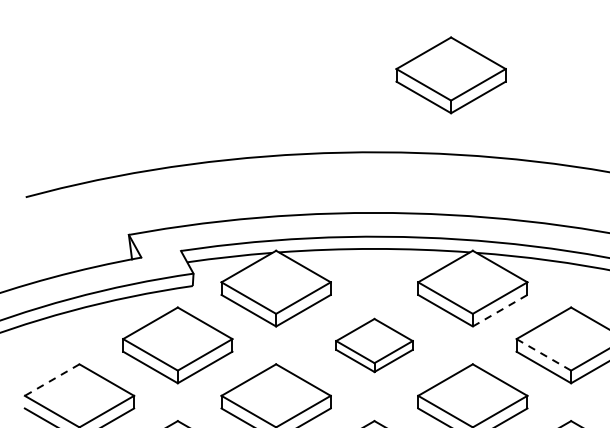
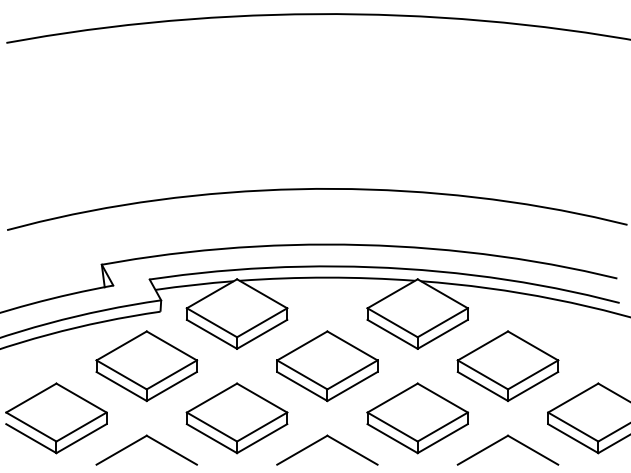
part: (450, 75) -> (397, 118), removed
line: (499, 310) -> (442, 334), dashed -> solid
part: (374, 345) -> (327, 366), size x1.43
line: (543, 354) -> (482, 374), dashed -> solid
line: (52, 380) -> (31, 398), dashed -> solid

